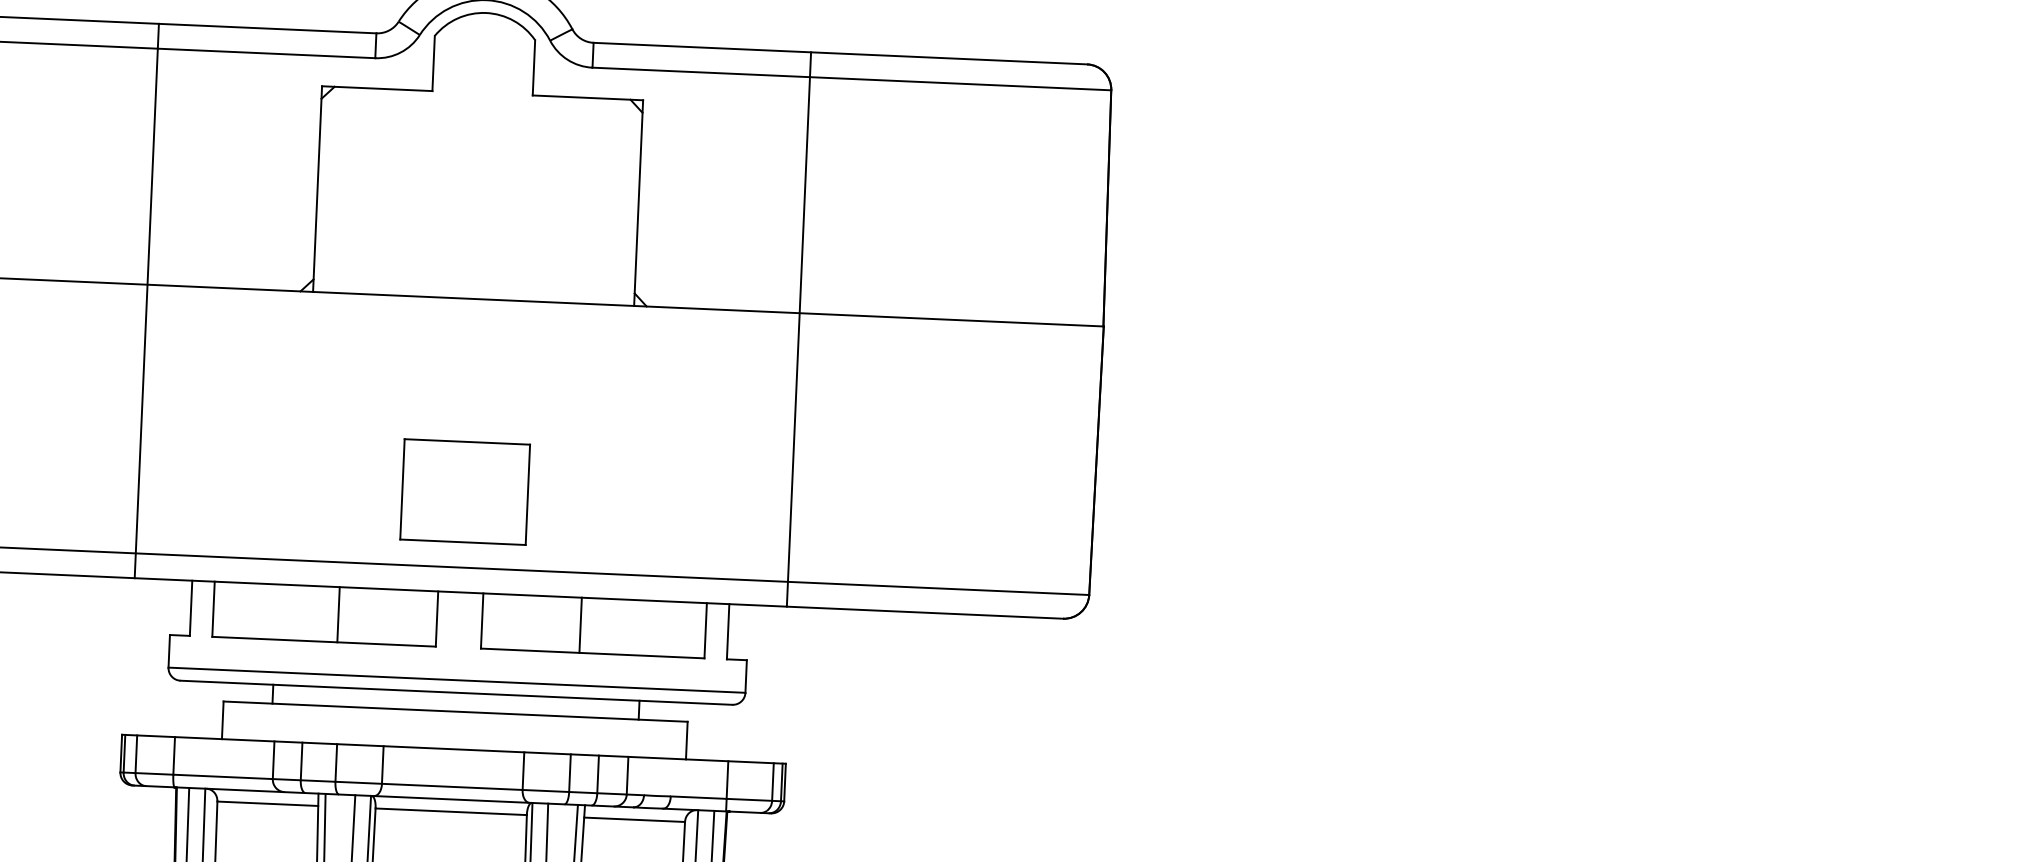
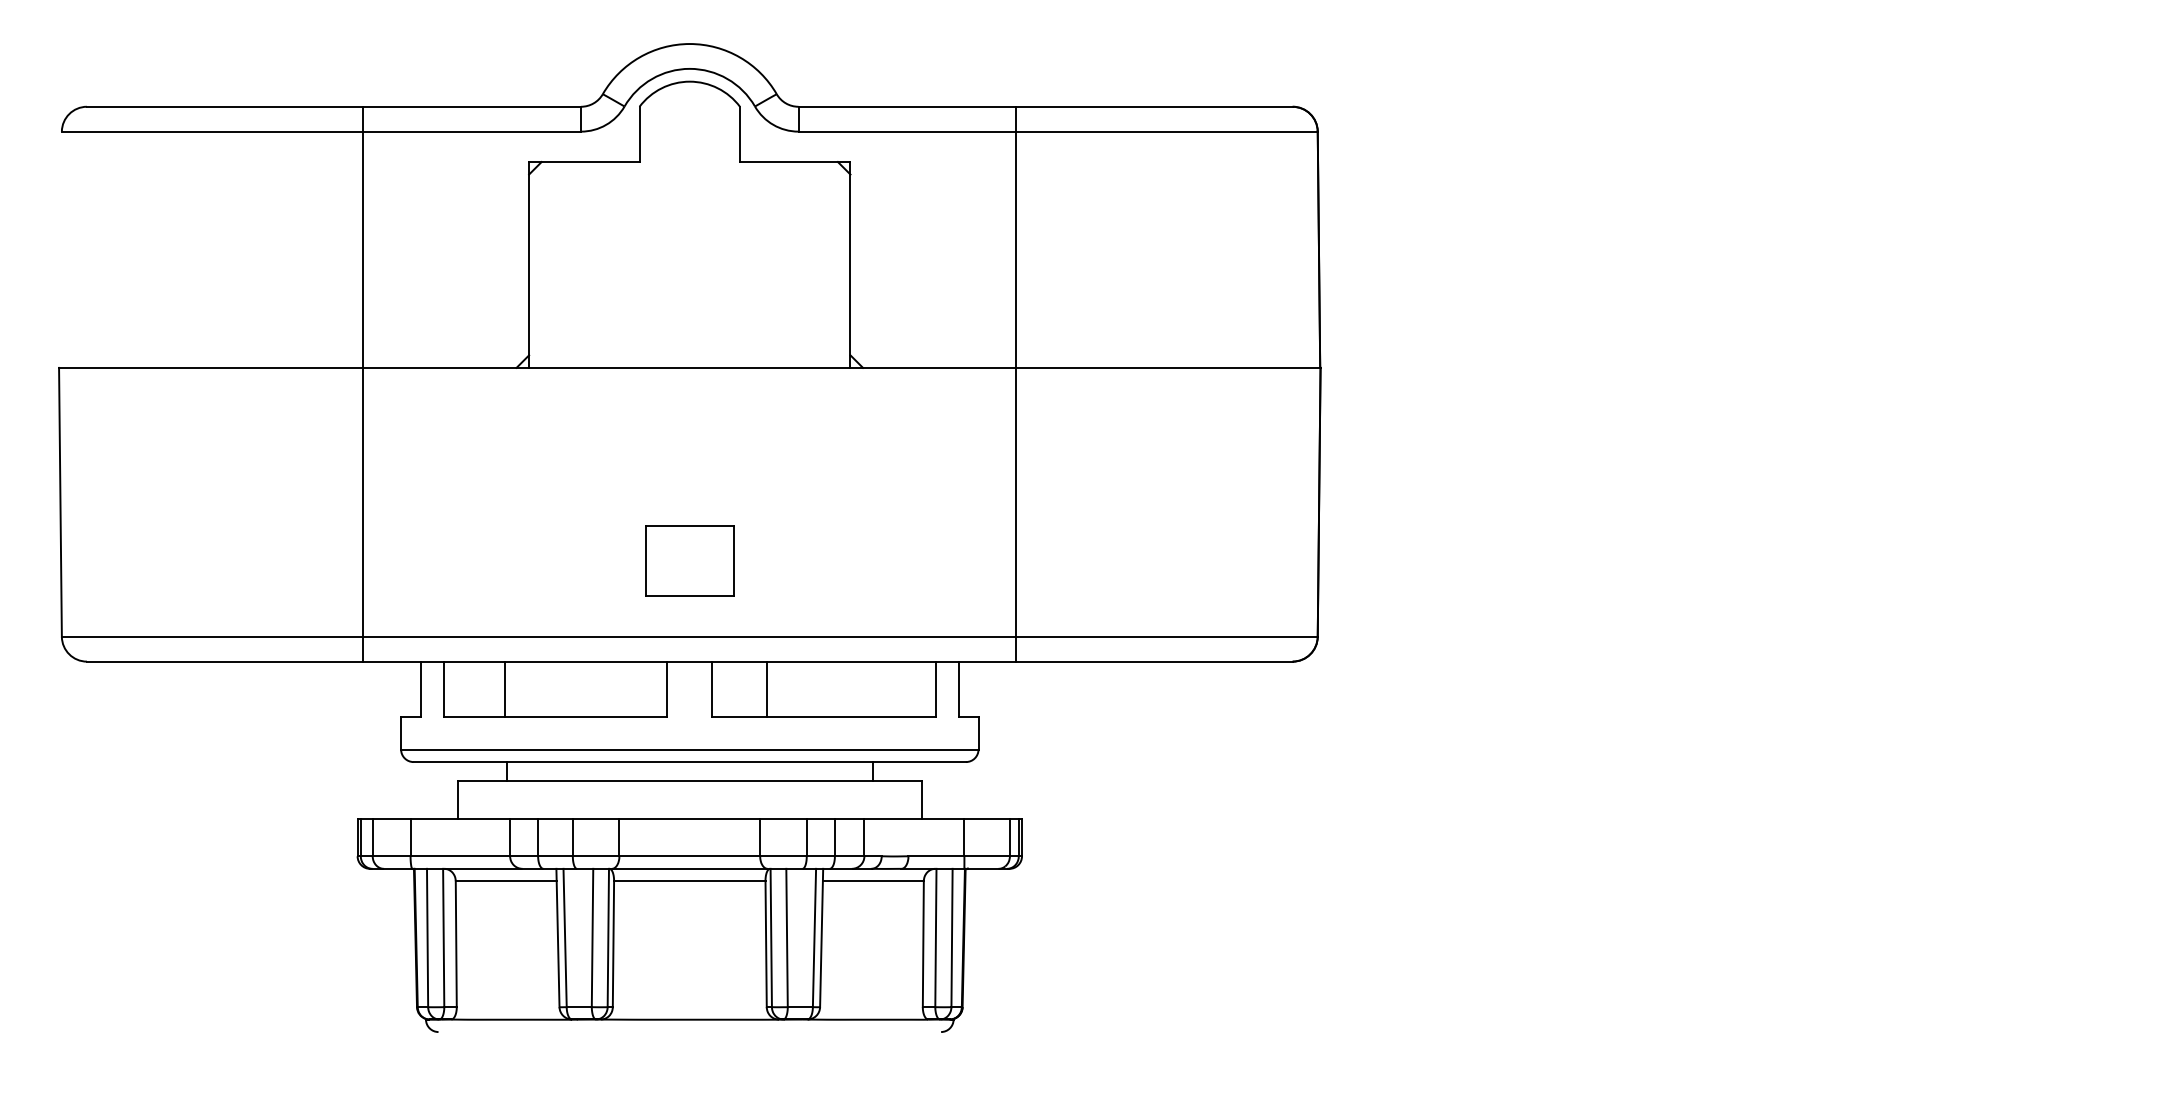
part: (464, 491) -> (689, 560), size x0.7
line: (338, 613) -> (504, 688), moved
line: (580, 624) -> (766, 688), moved

